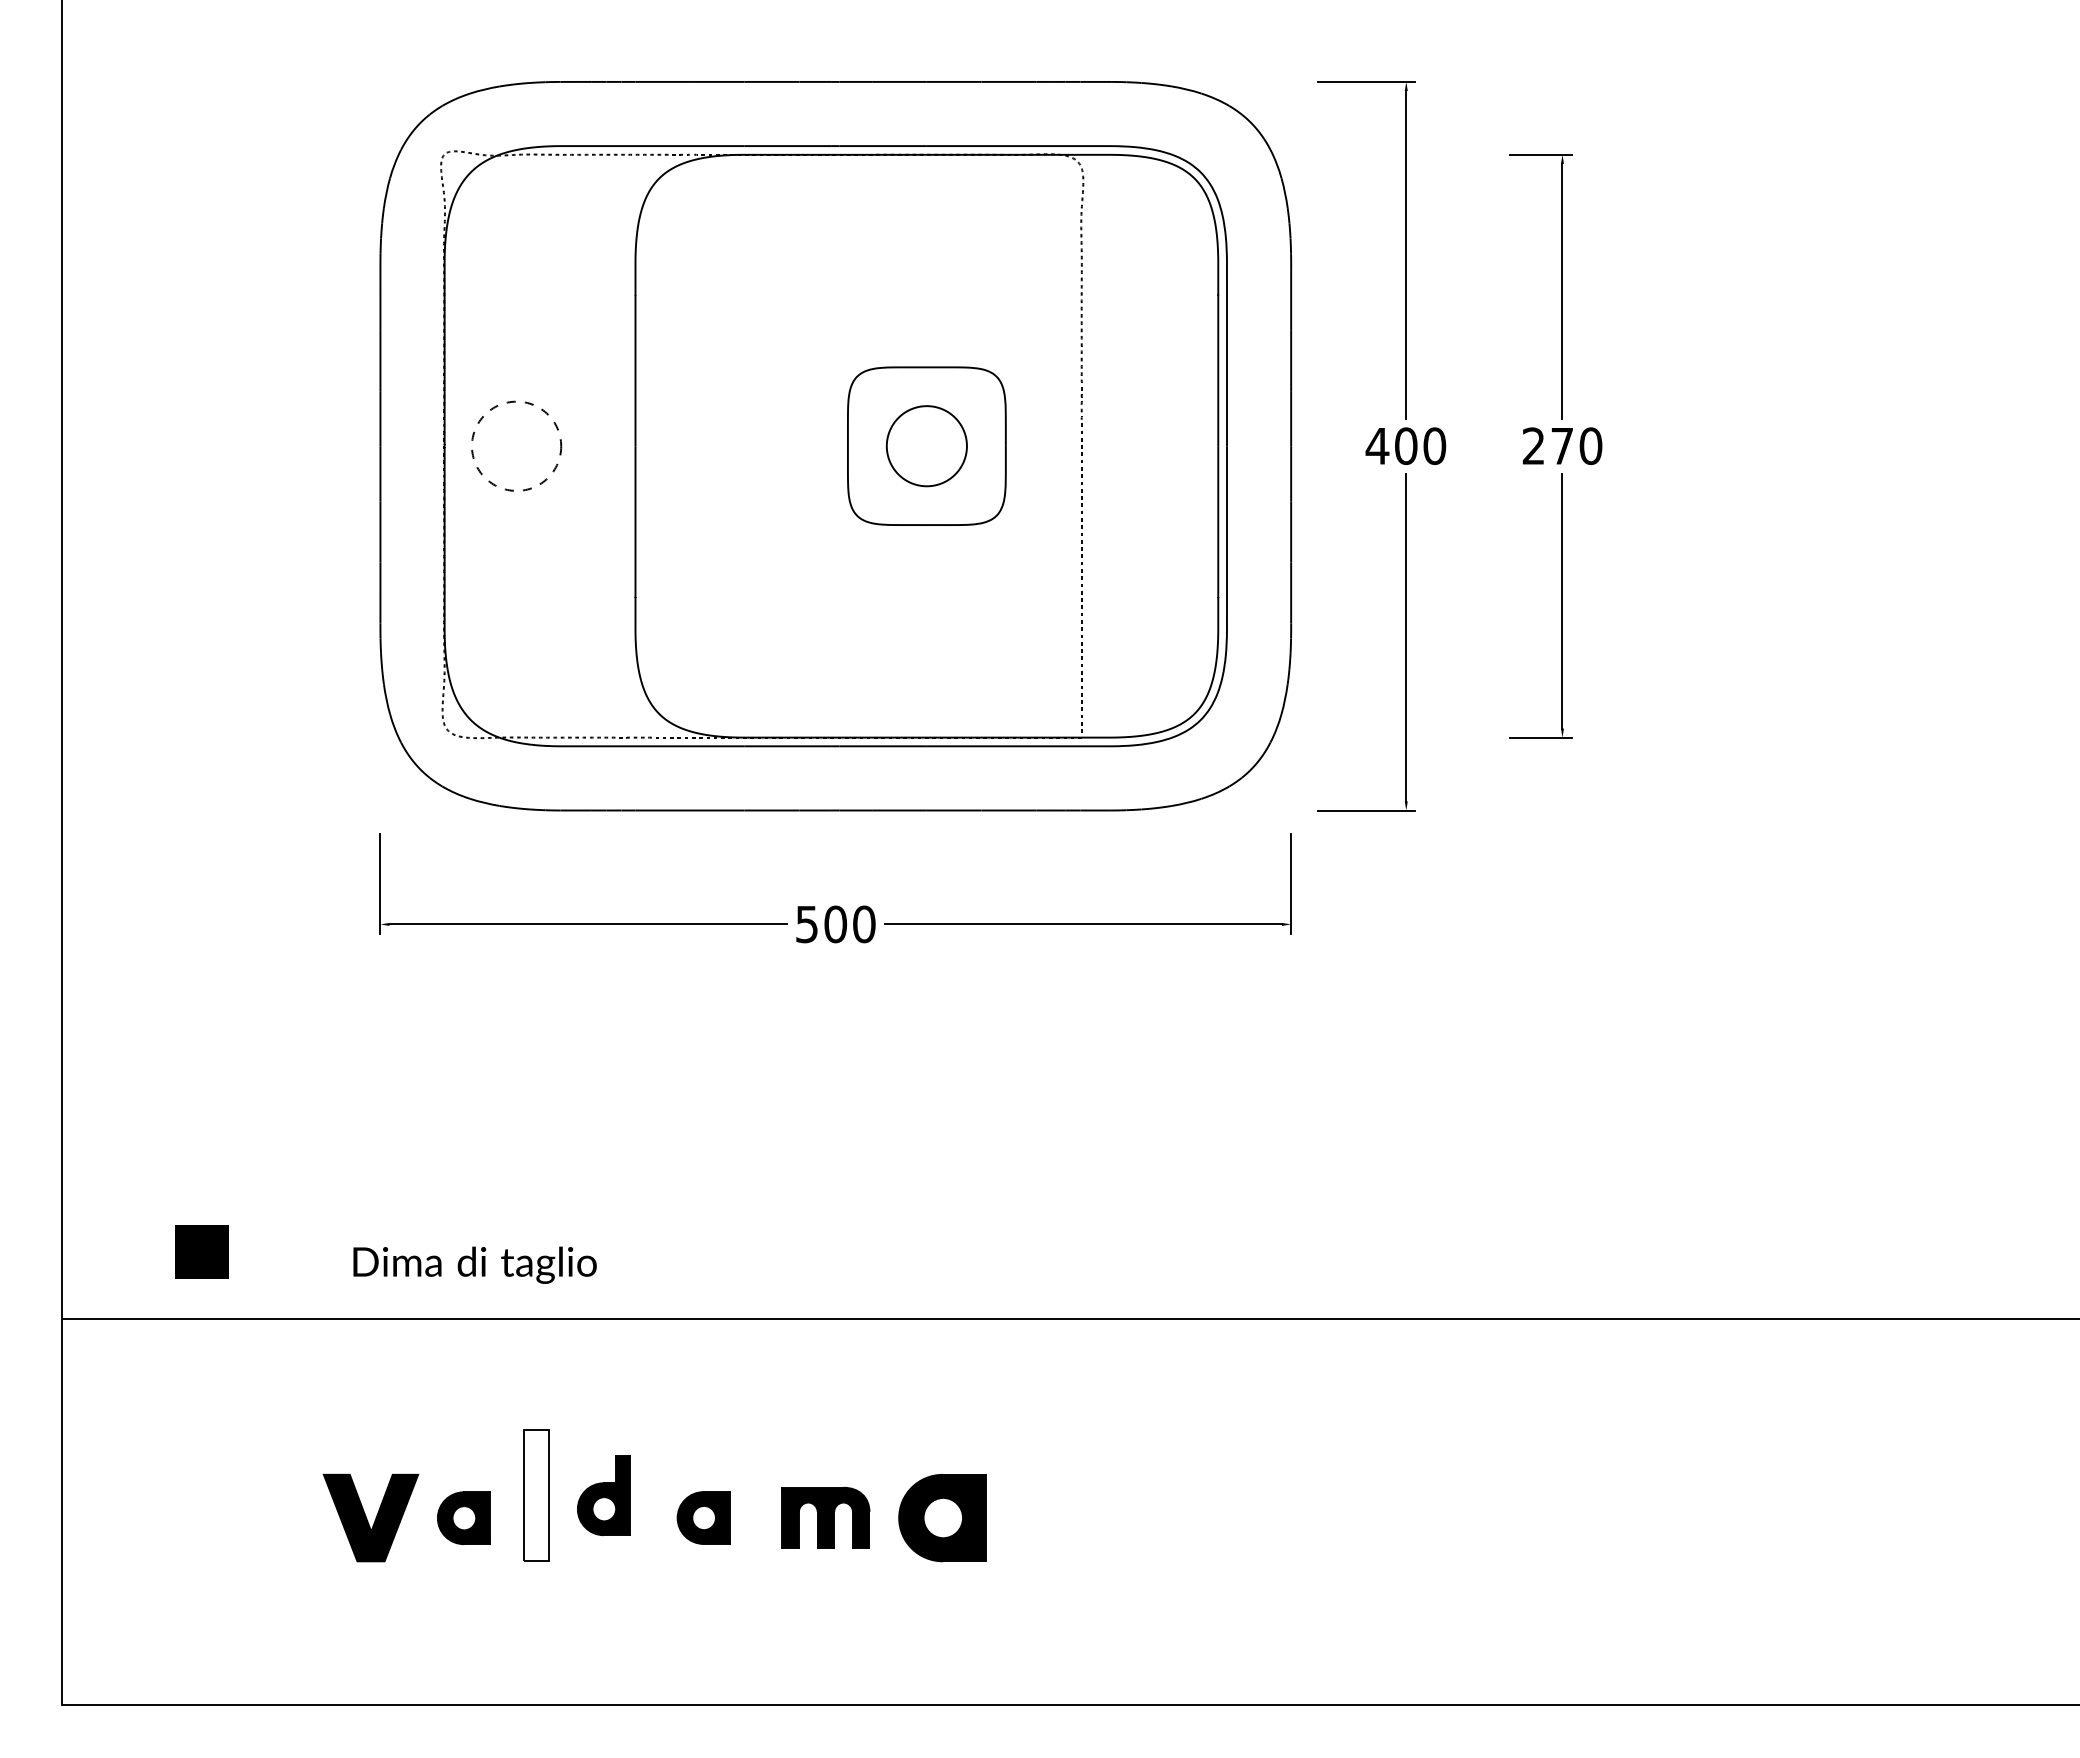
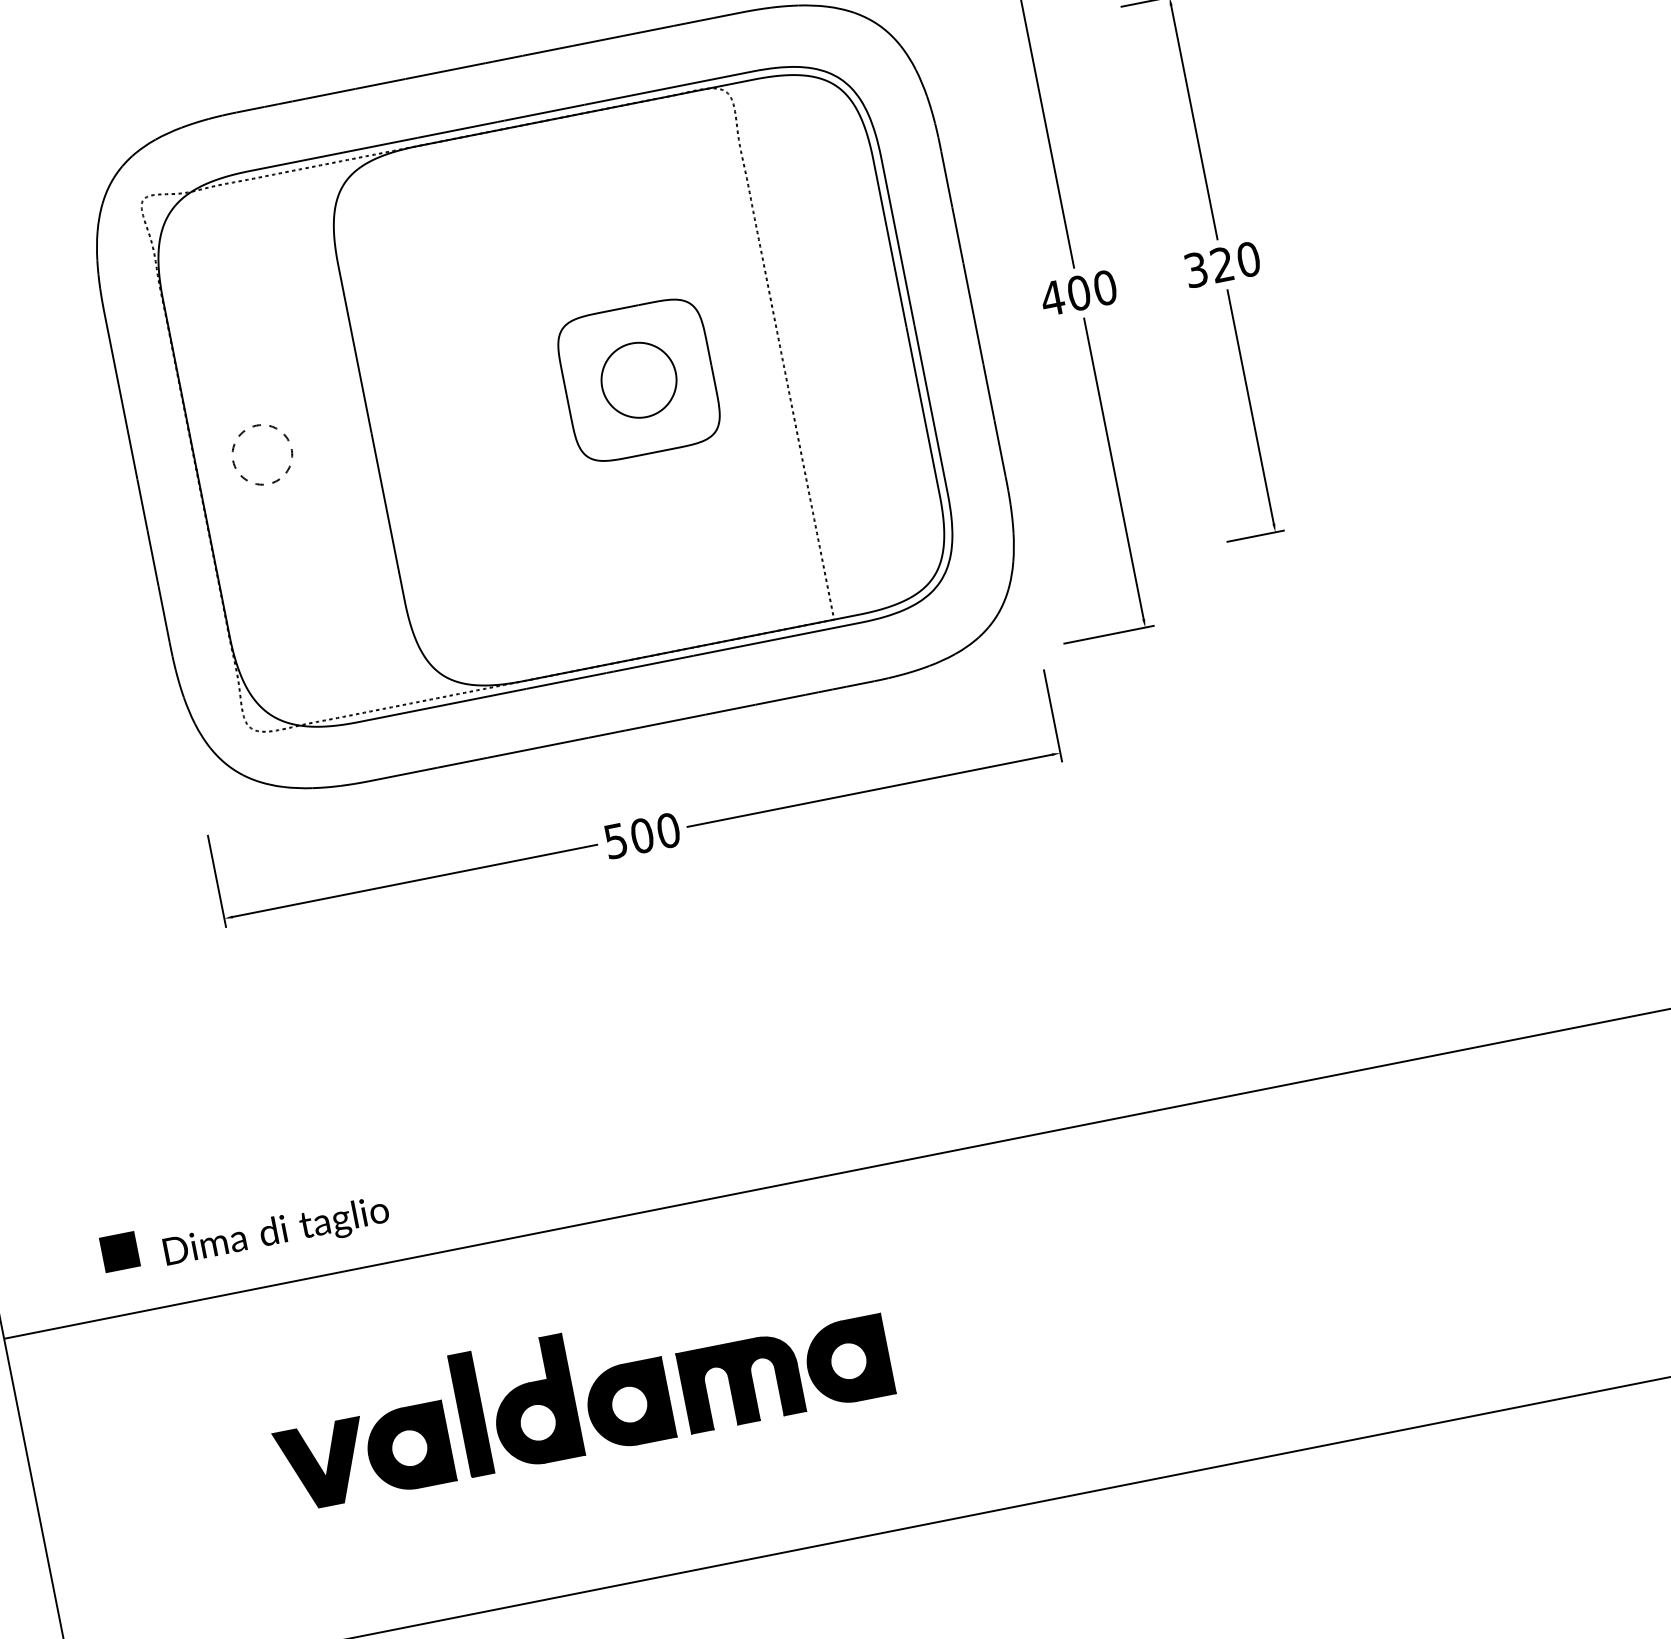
circle: (516, 445) -> (262, 454), size x0.71
text: (1547, 446) -> (1208, 267), 270 -> 320
part: (201, 1252) -> (119, 1252), size x0.71
text: (474, 1264) -> (276, 1232), moved
fill: (536, 1495) -> (471, 1414), added
part: (603, 1495) -> (532, 1402), size x1.67
part: (703, 1517) -> (628, 1404), size x1.67
part: (825, 1517) -> (740, 1382), size x1.43
part: (463, 1518) -> (408, 1448), size x1.67

